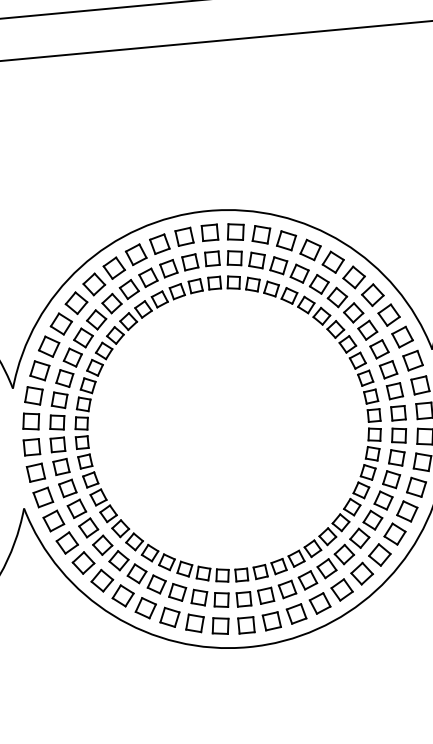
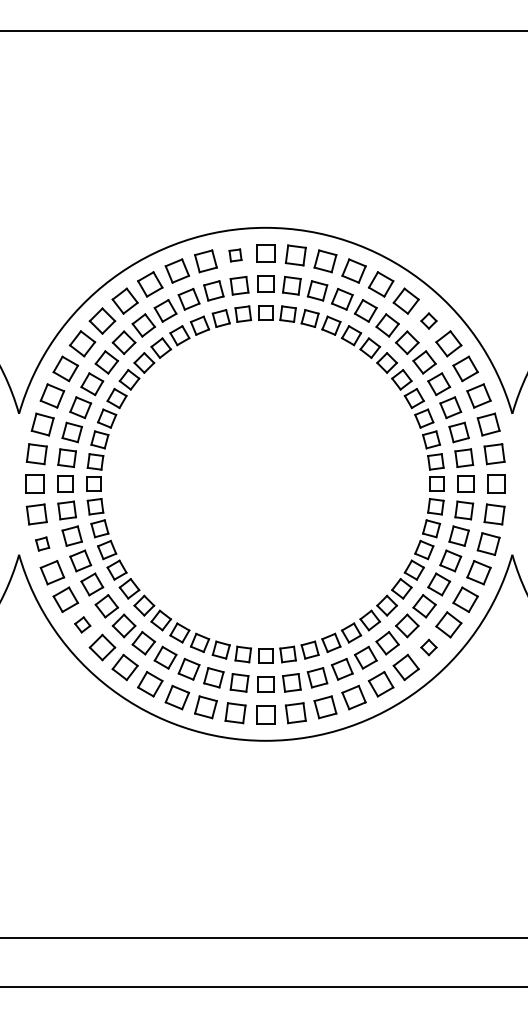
part: (184, 236) -> (235, 255), size x0.6
part: (353, 276) -> (428, 320), size x0.6
part: (43, 497) -> (42, 543), size x0.6
part: (379, 554) -> (428, 647), size x0.6
part: (83, 562) -> (82, 624), size x0.6

